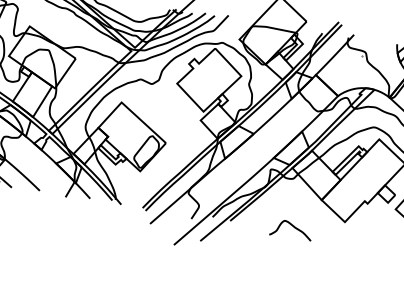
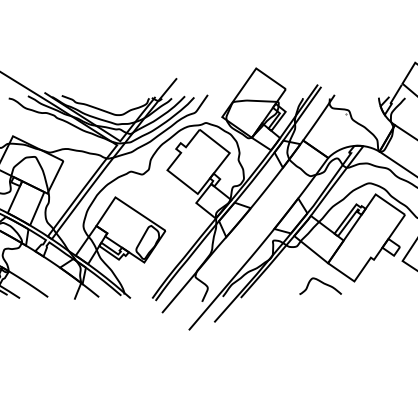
curve: (292, 227) -> (321, 283), moved

